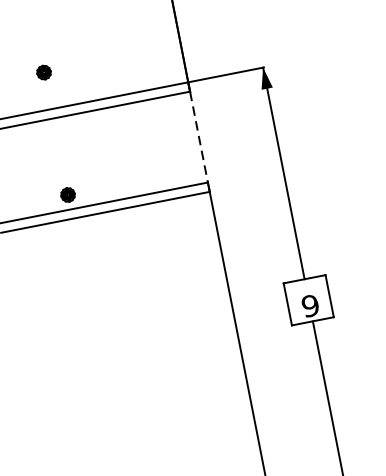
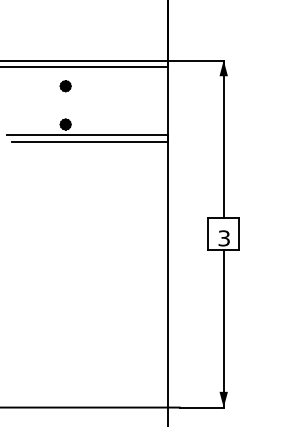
part: (43, 73) -> (65, 86), moved
line: (198, 137) -> (167, 101), dashed -> solid
text: (310, 306) -> (224, 238), 9 -> 3

